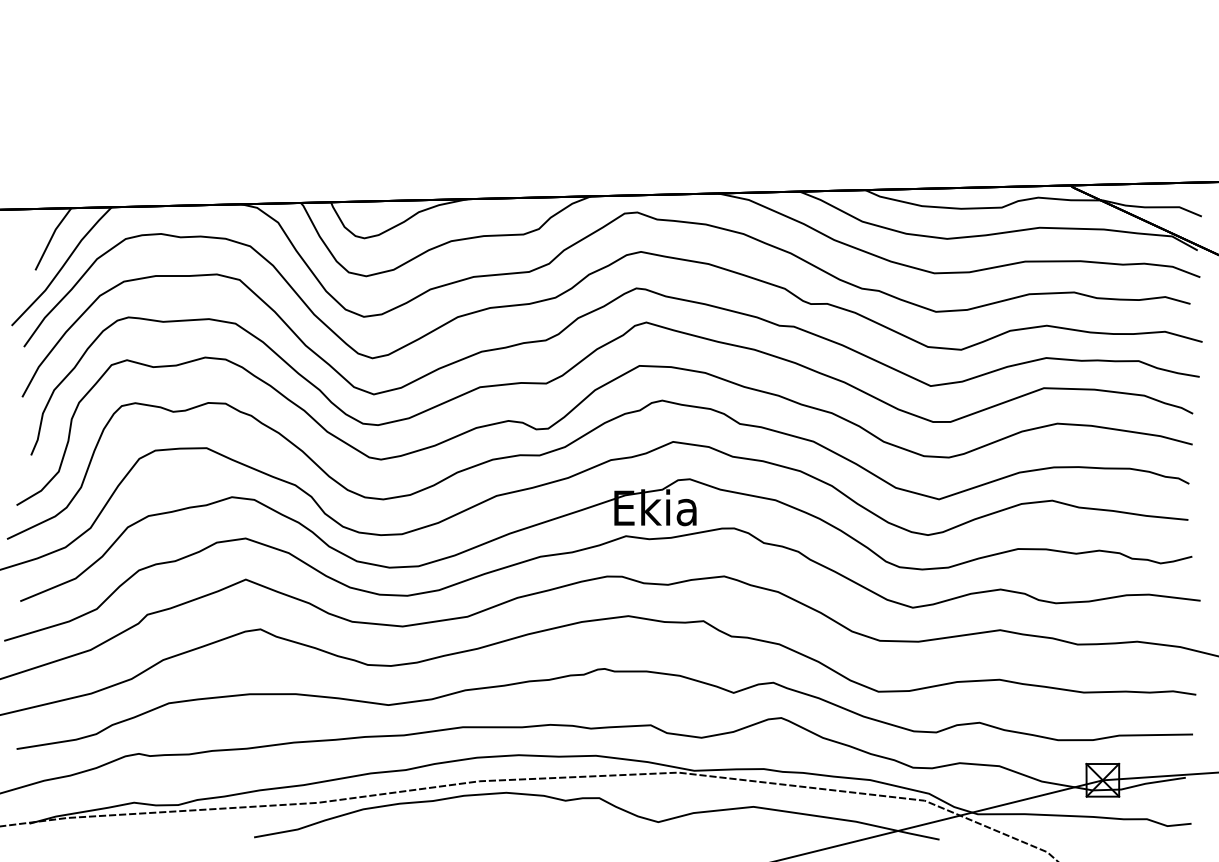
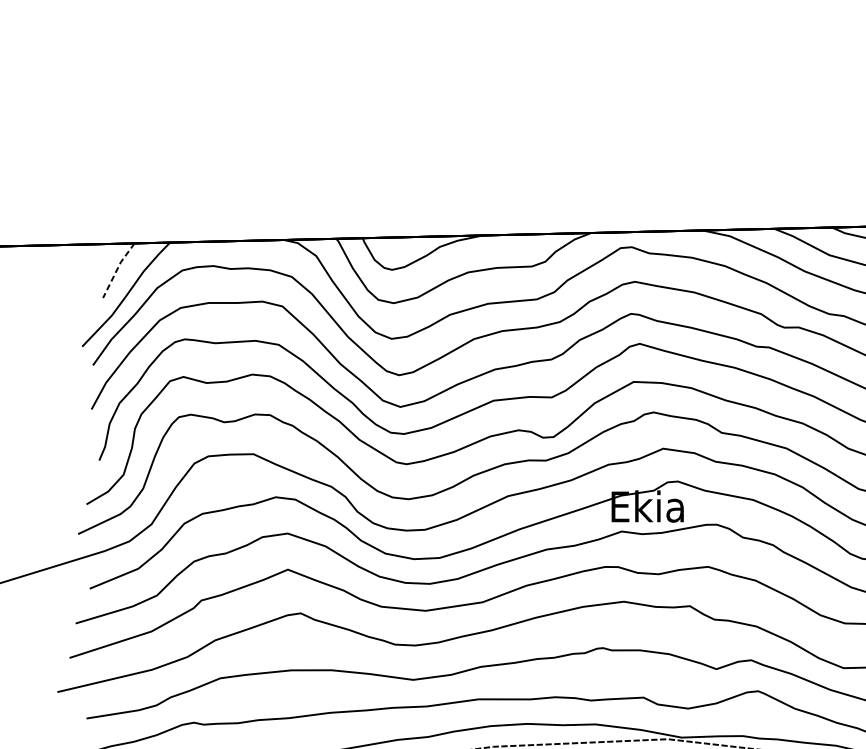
line: (51, 237) -> (117, 269), solid -> dashed

